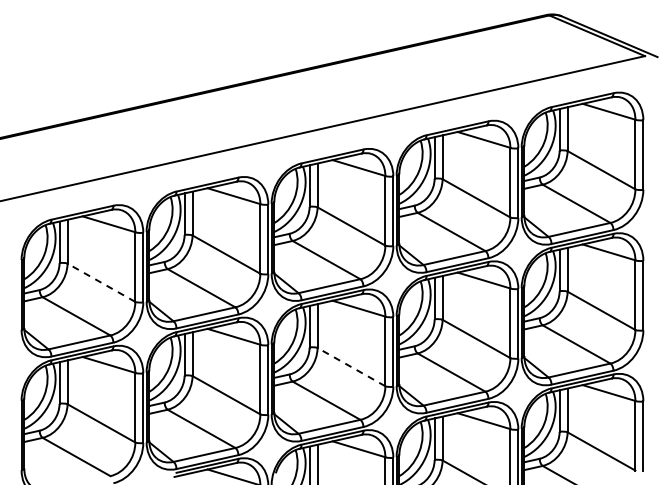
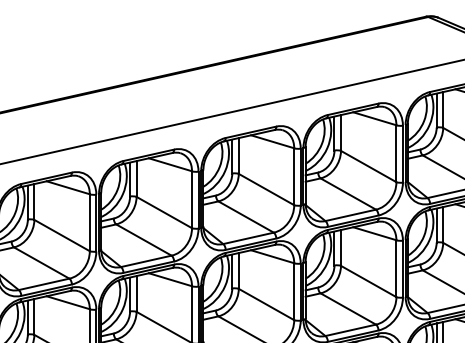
line: (101, 282) -> (62, 235), dashed -> solid
line: (351, 367) -> (266, 304), dashed -> solid

